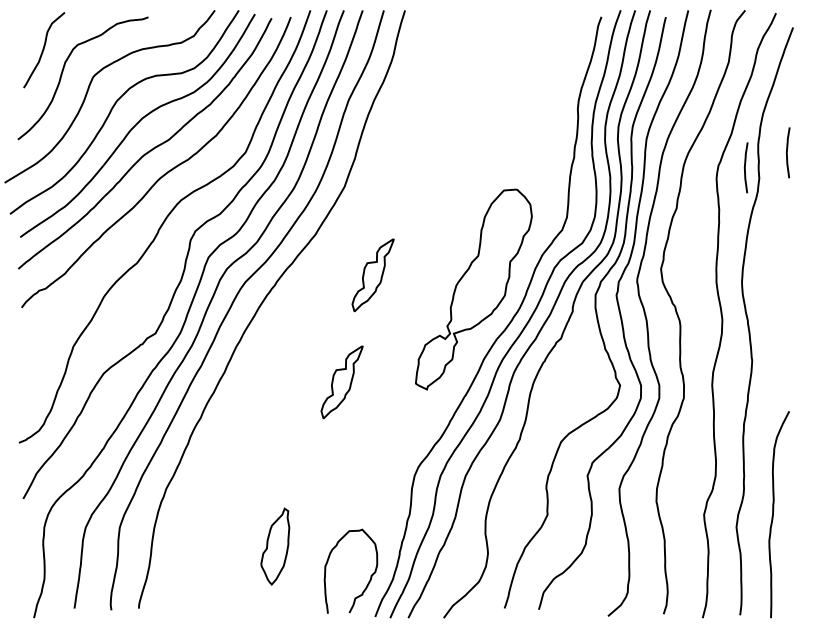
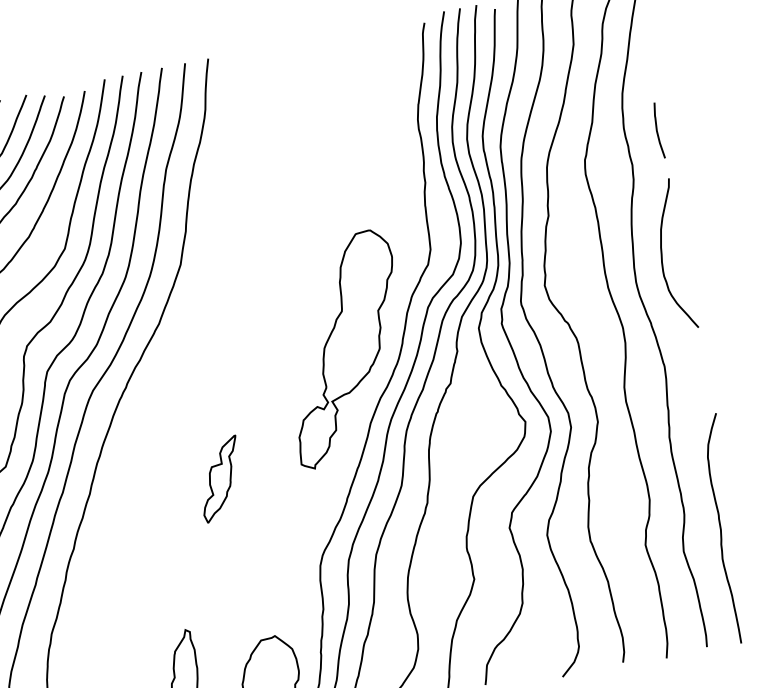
curve: (745, 167) -> (614, 156), removed
curve: (770, 262) -> (663, 254), added
part: (372, 275) -> (230, 355), removed

